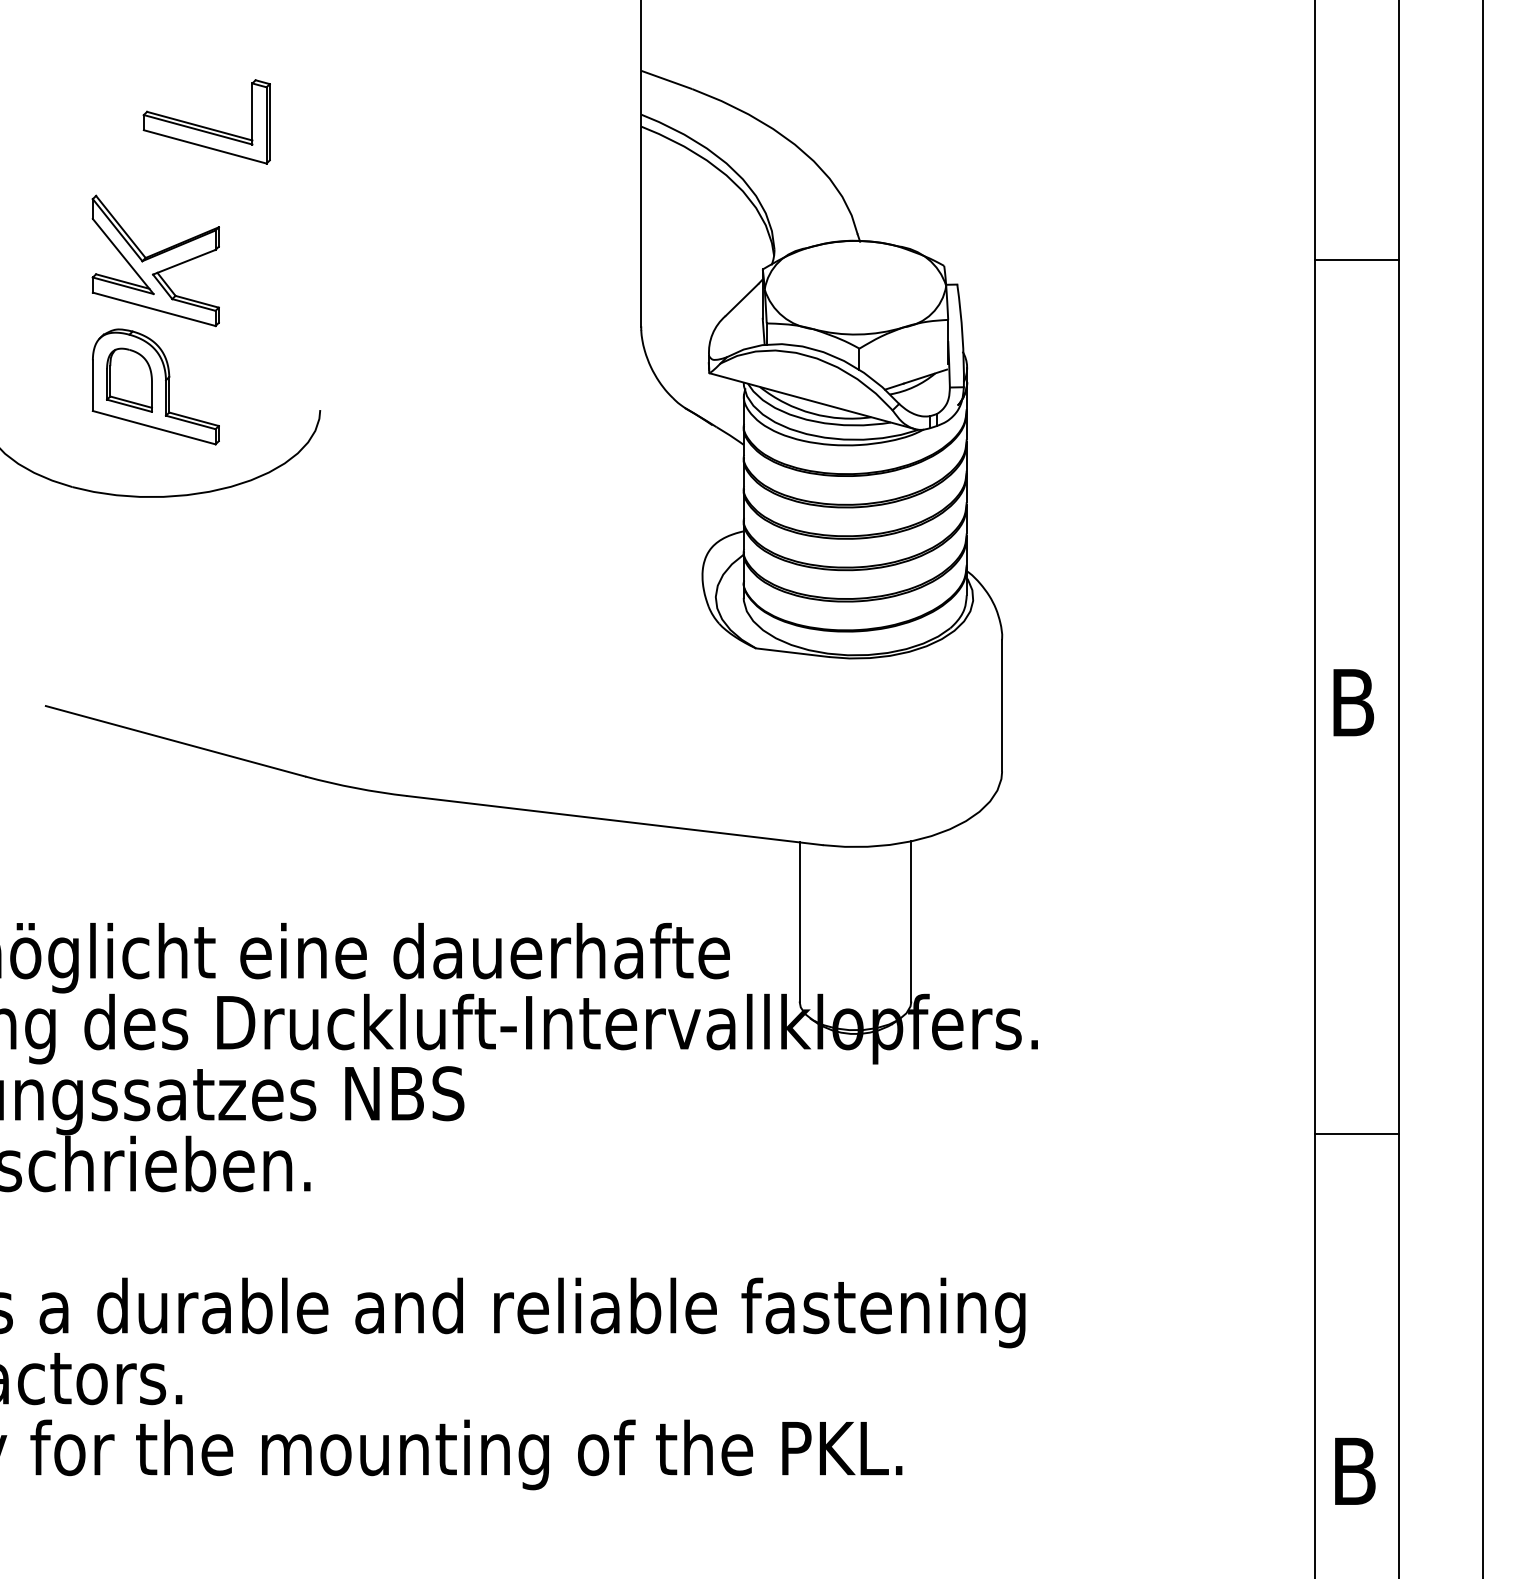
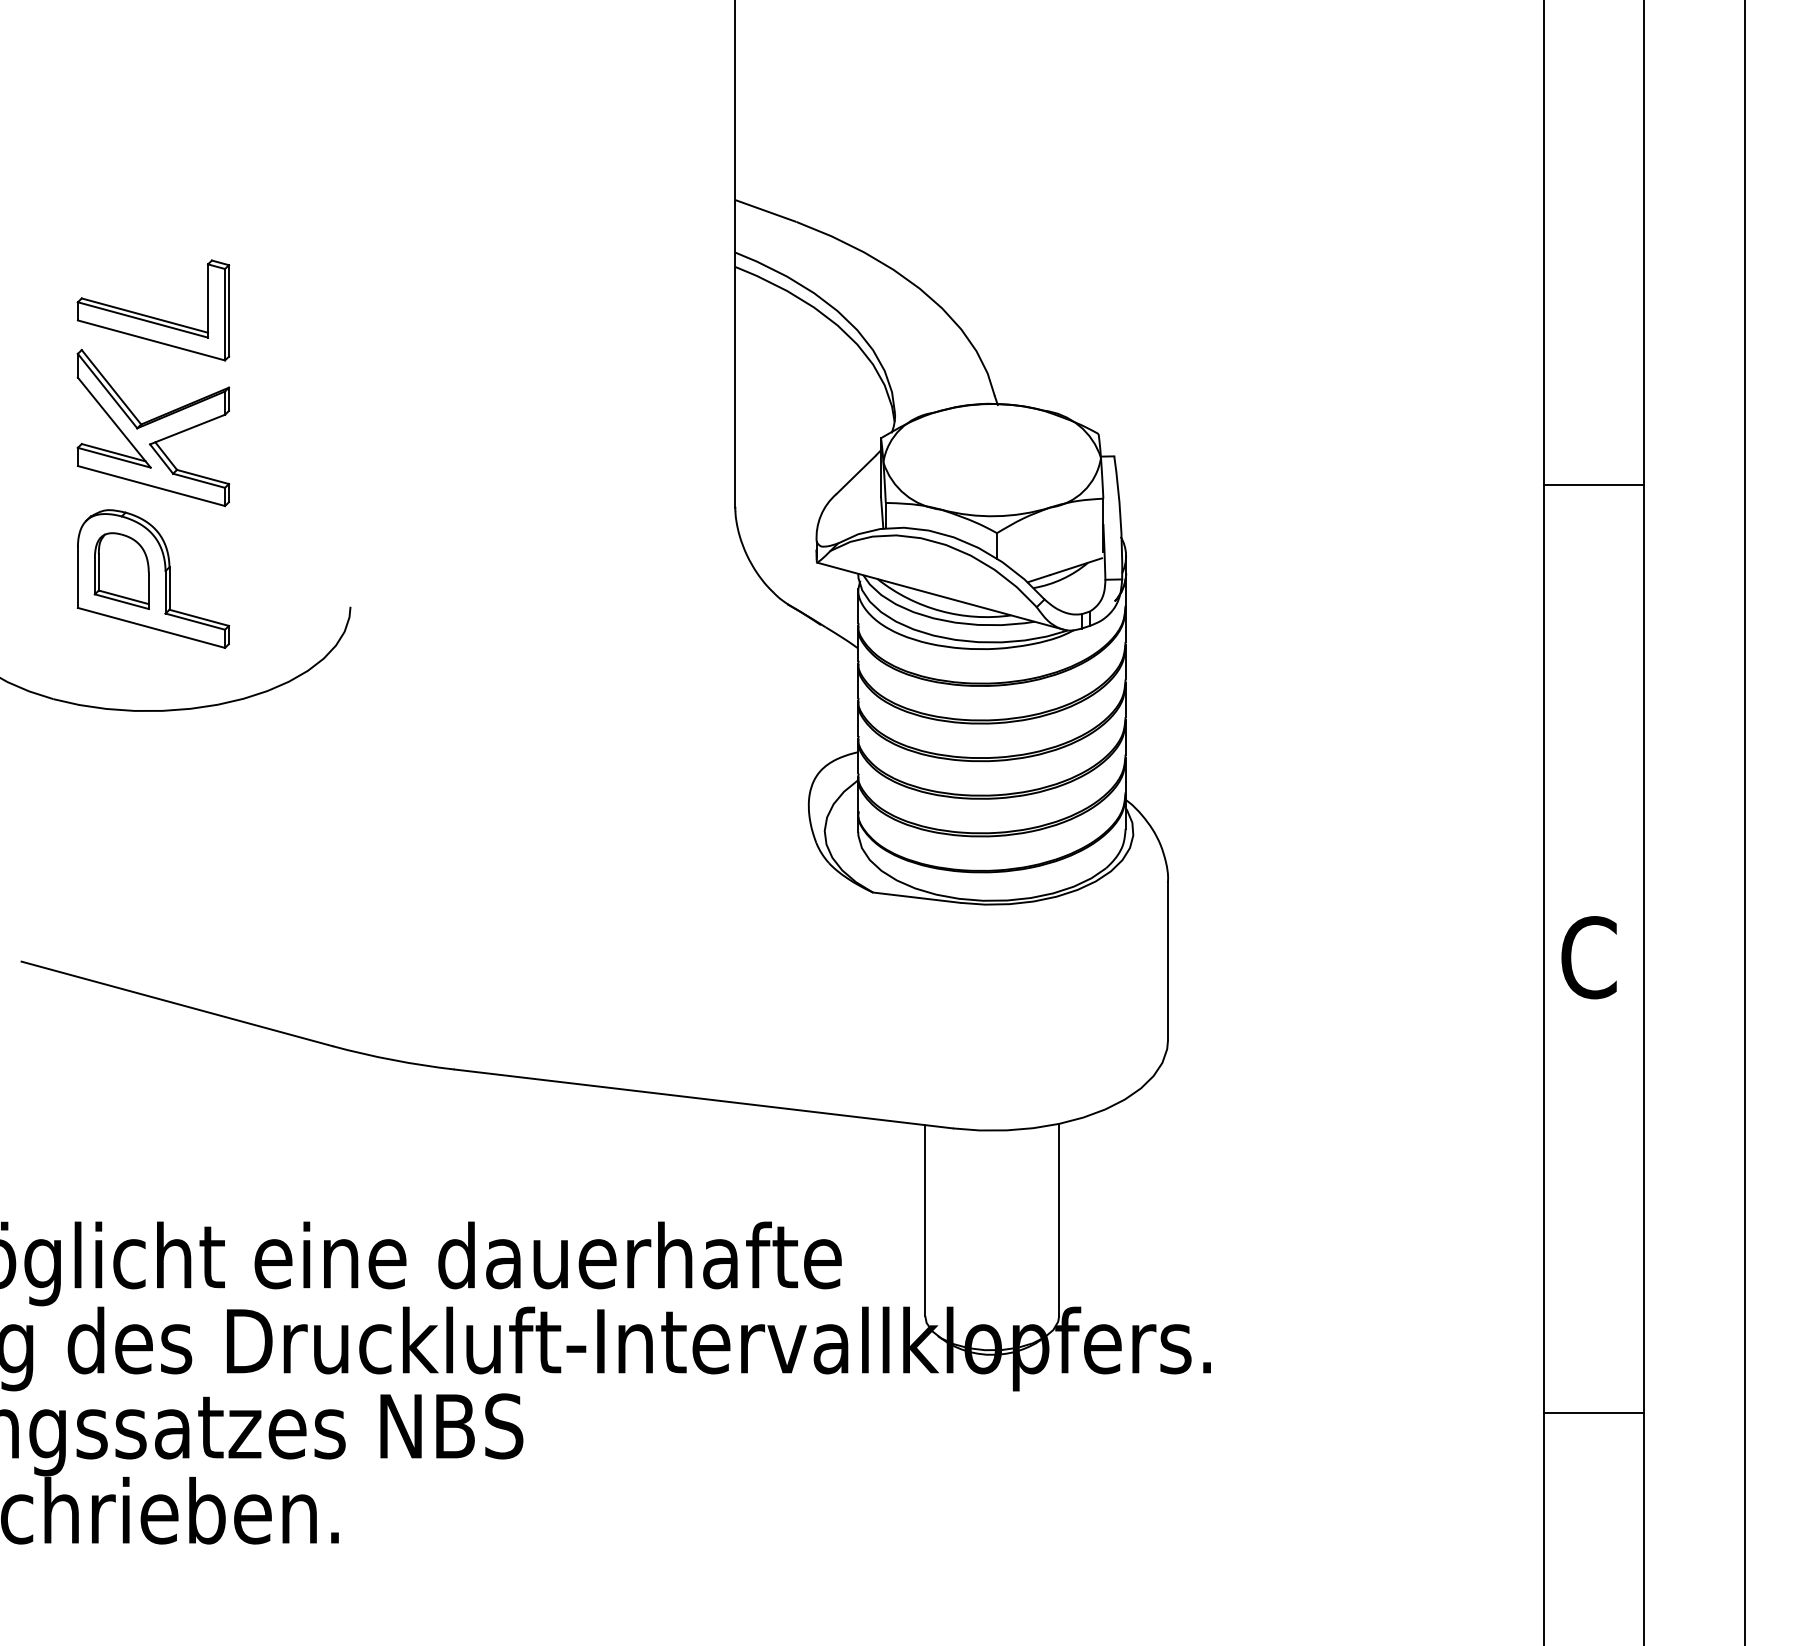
part: (206, 121) -> (153, 309), moved
line: (1357, 259) -> (1594, 485), moved
text: (1353, 702) -> (1589, 957), B -> C
line: (1357, 1133) -> (1594, 1412), moved

